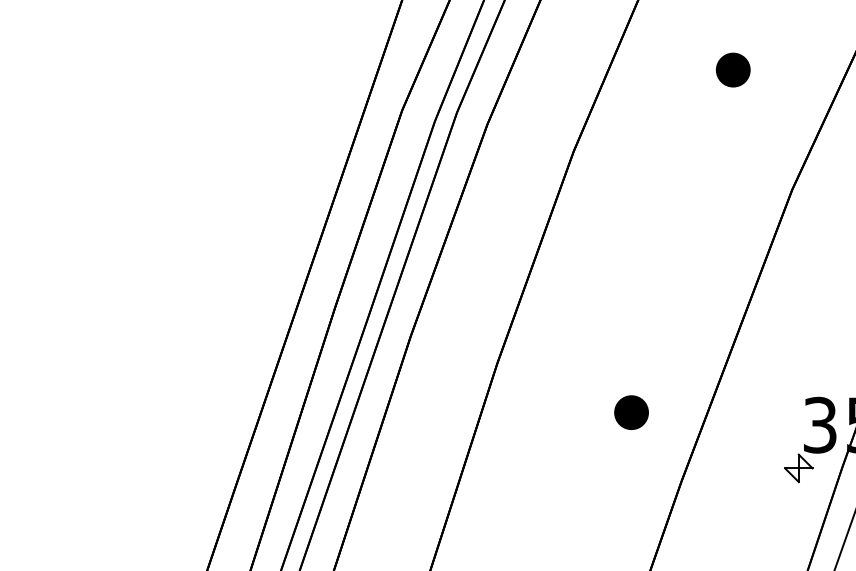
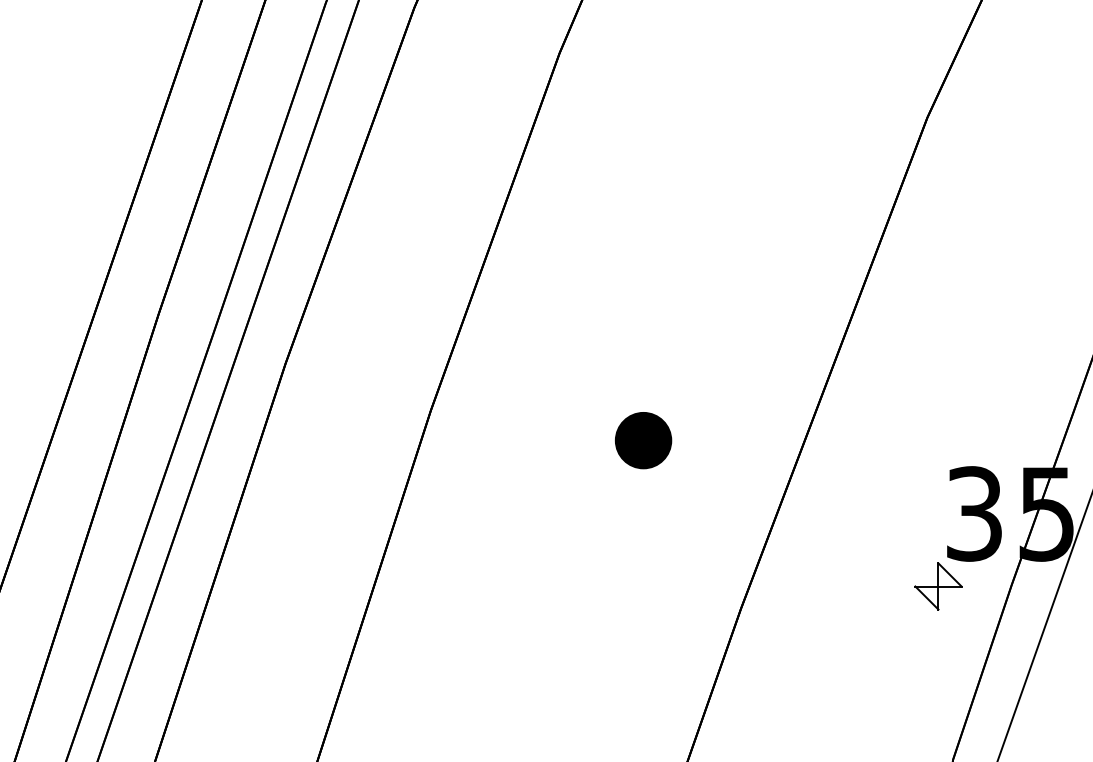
part: (631, 412) -> (643, 440), moved

